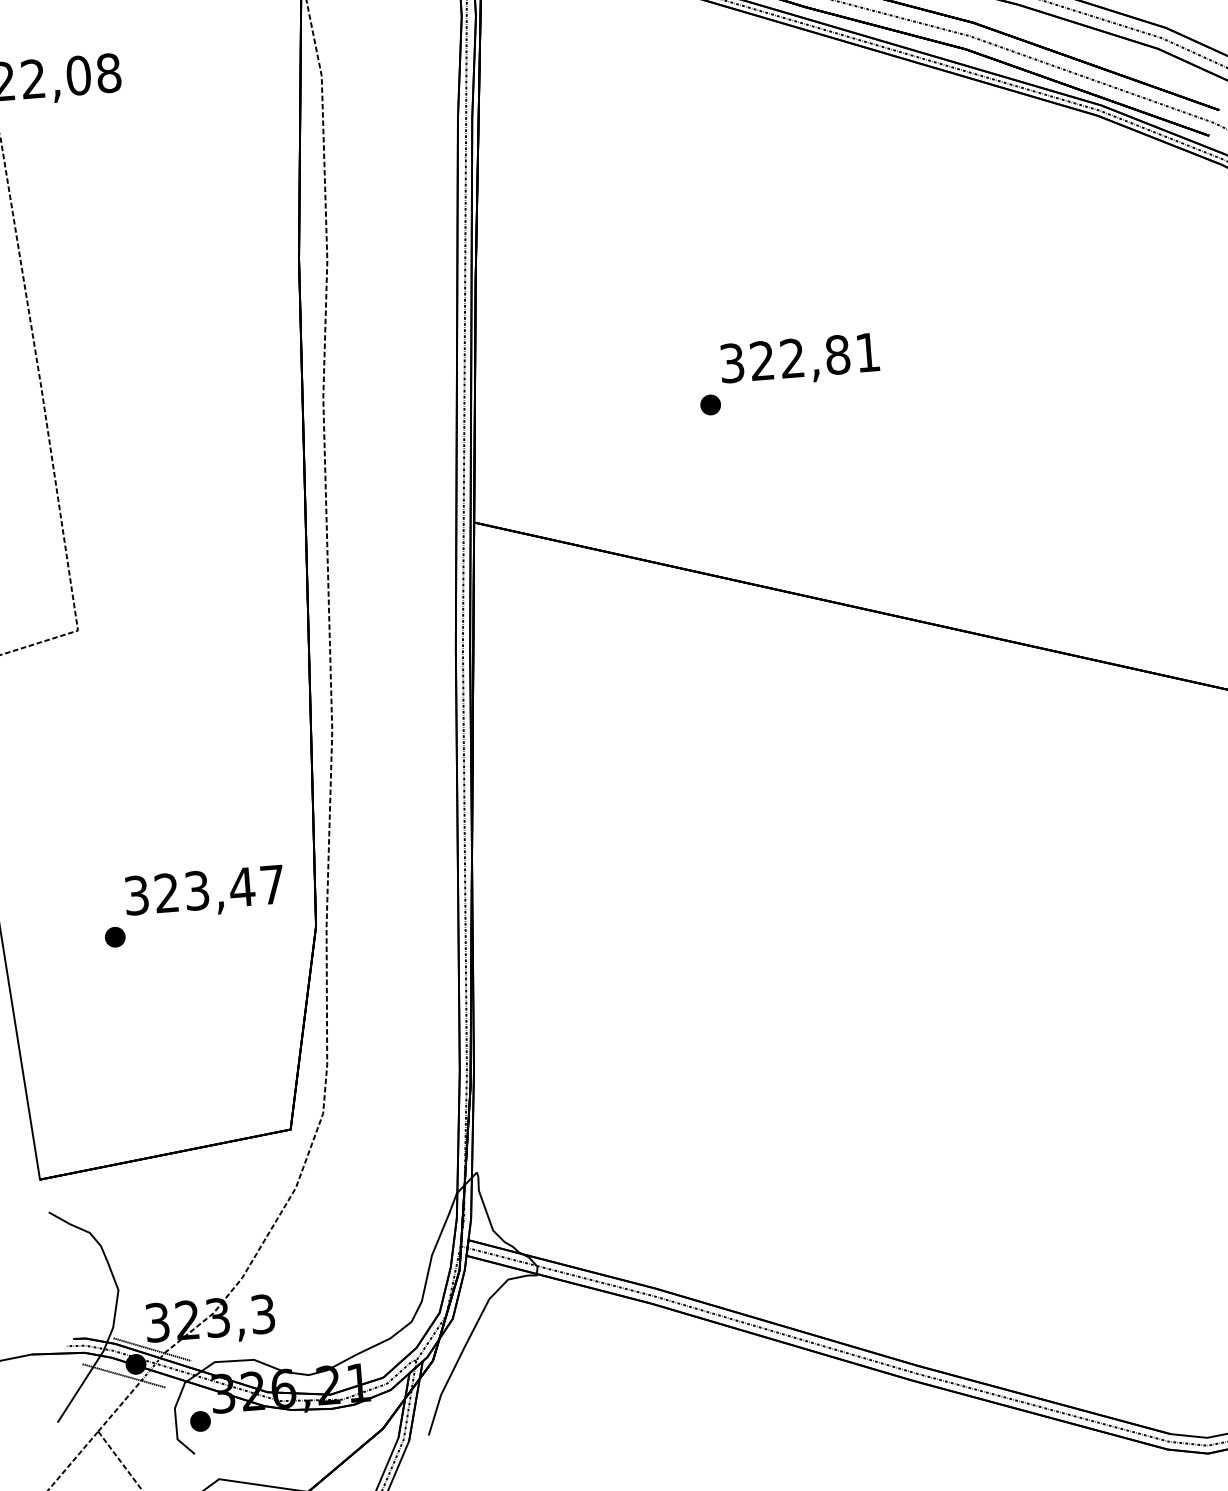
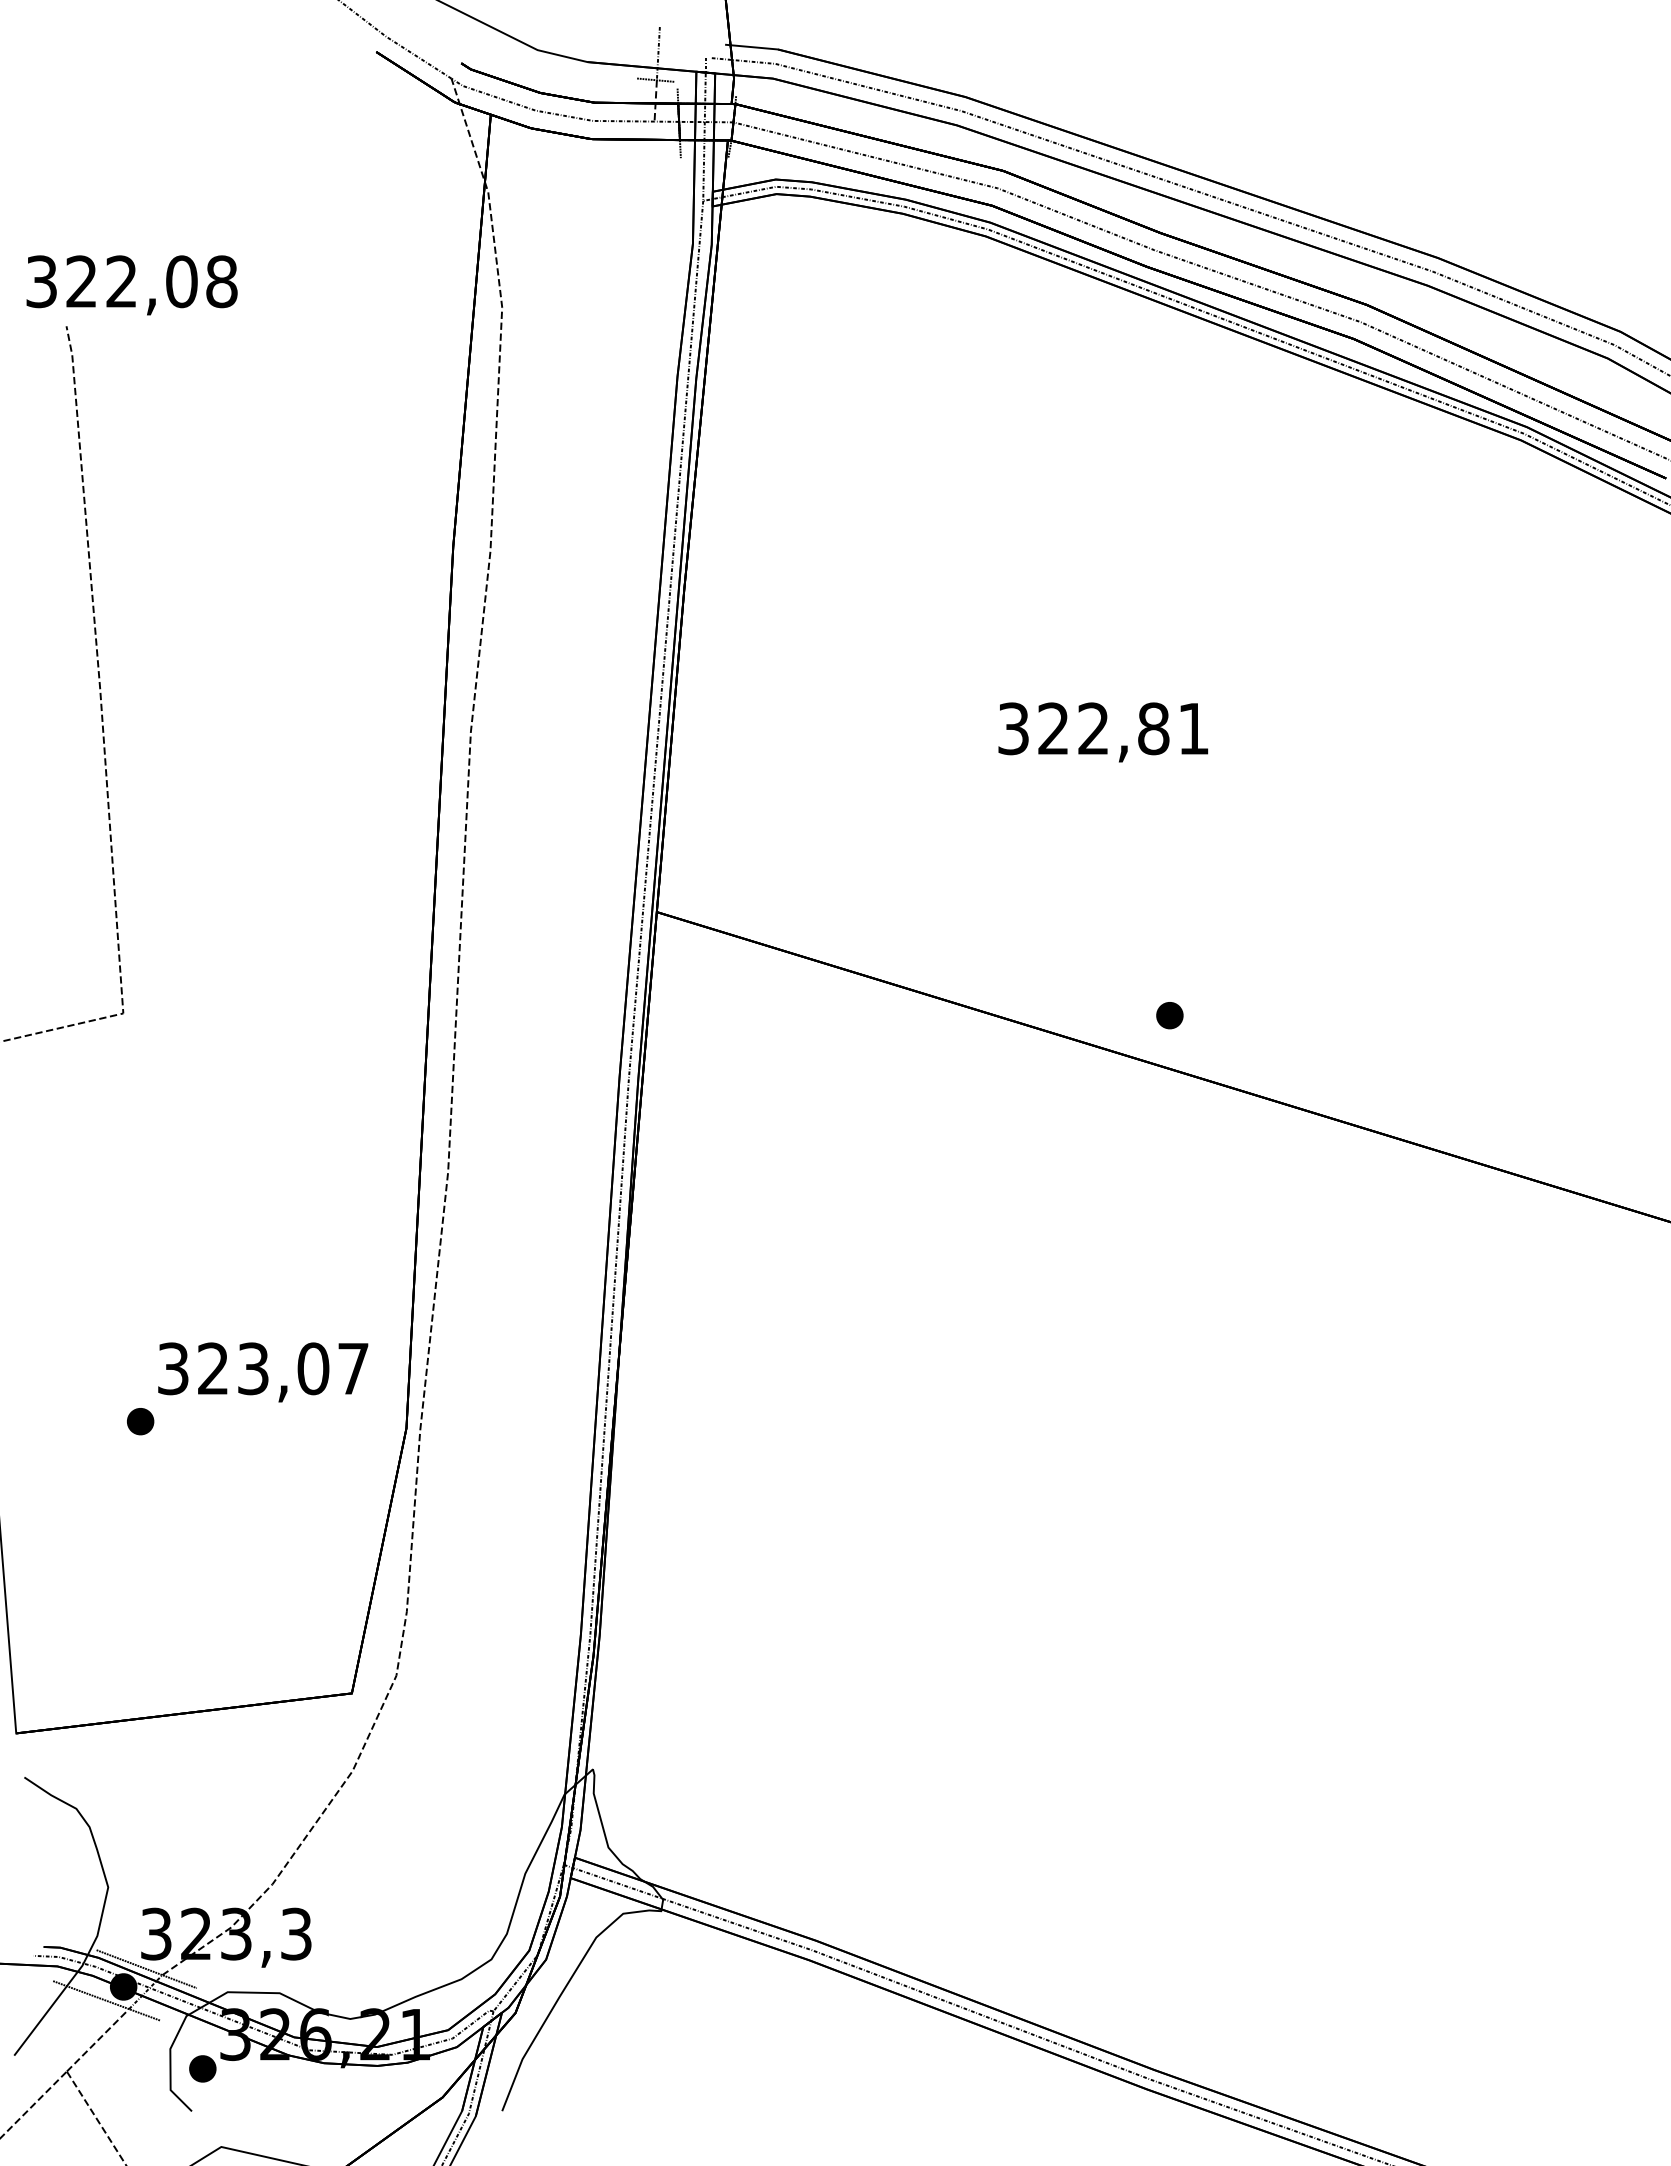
part: (710, 404) -> (1169, 1015), moved
text: (241, 887) -> (312, 1368), 323,47 -> 323,07

